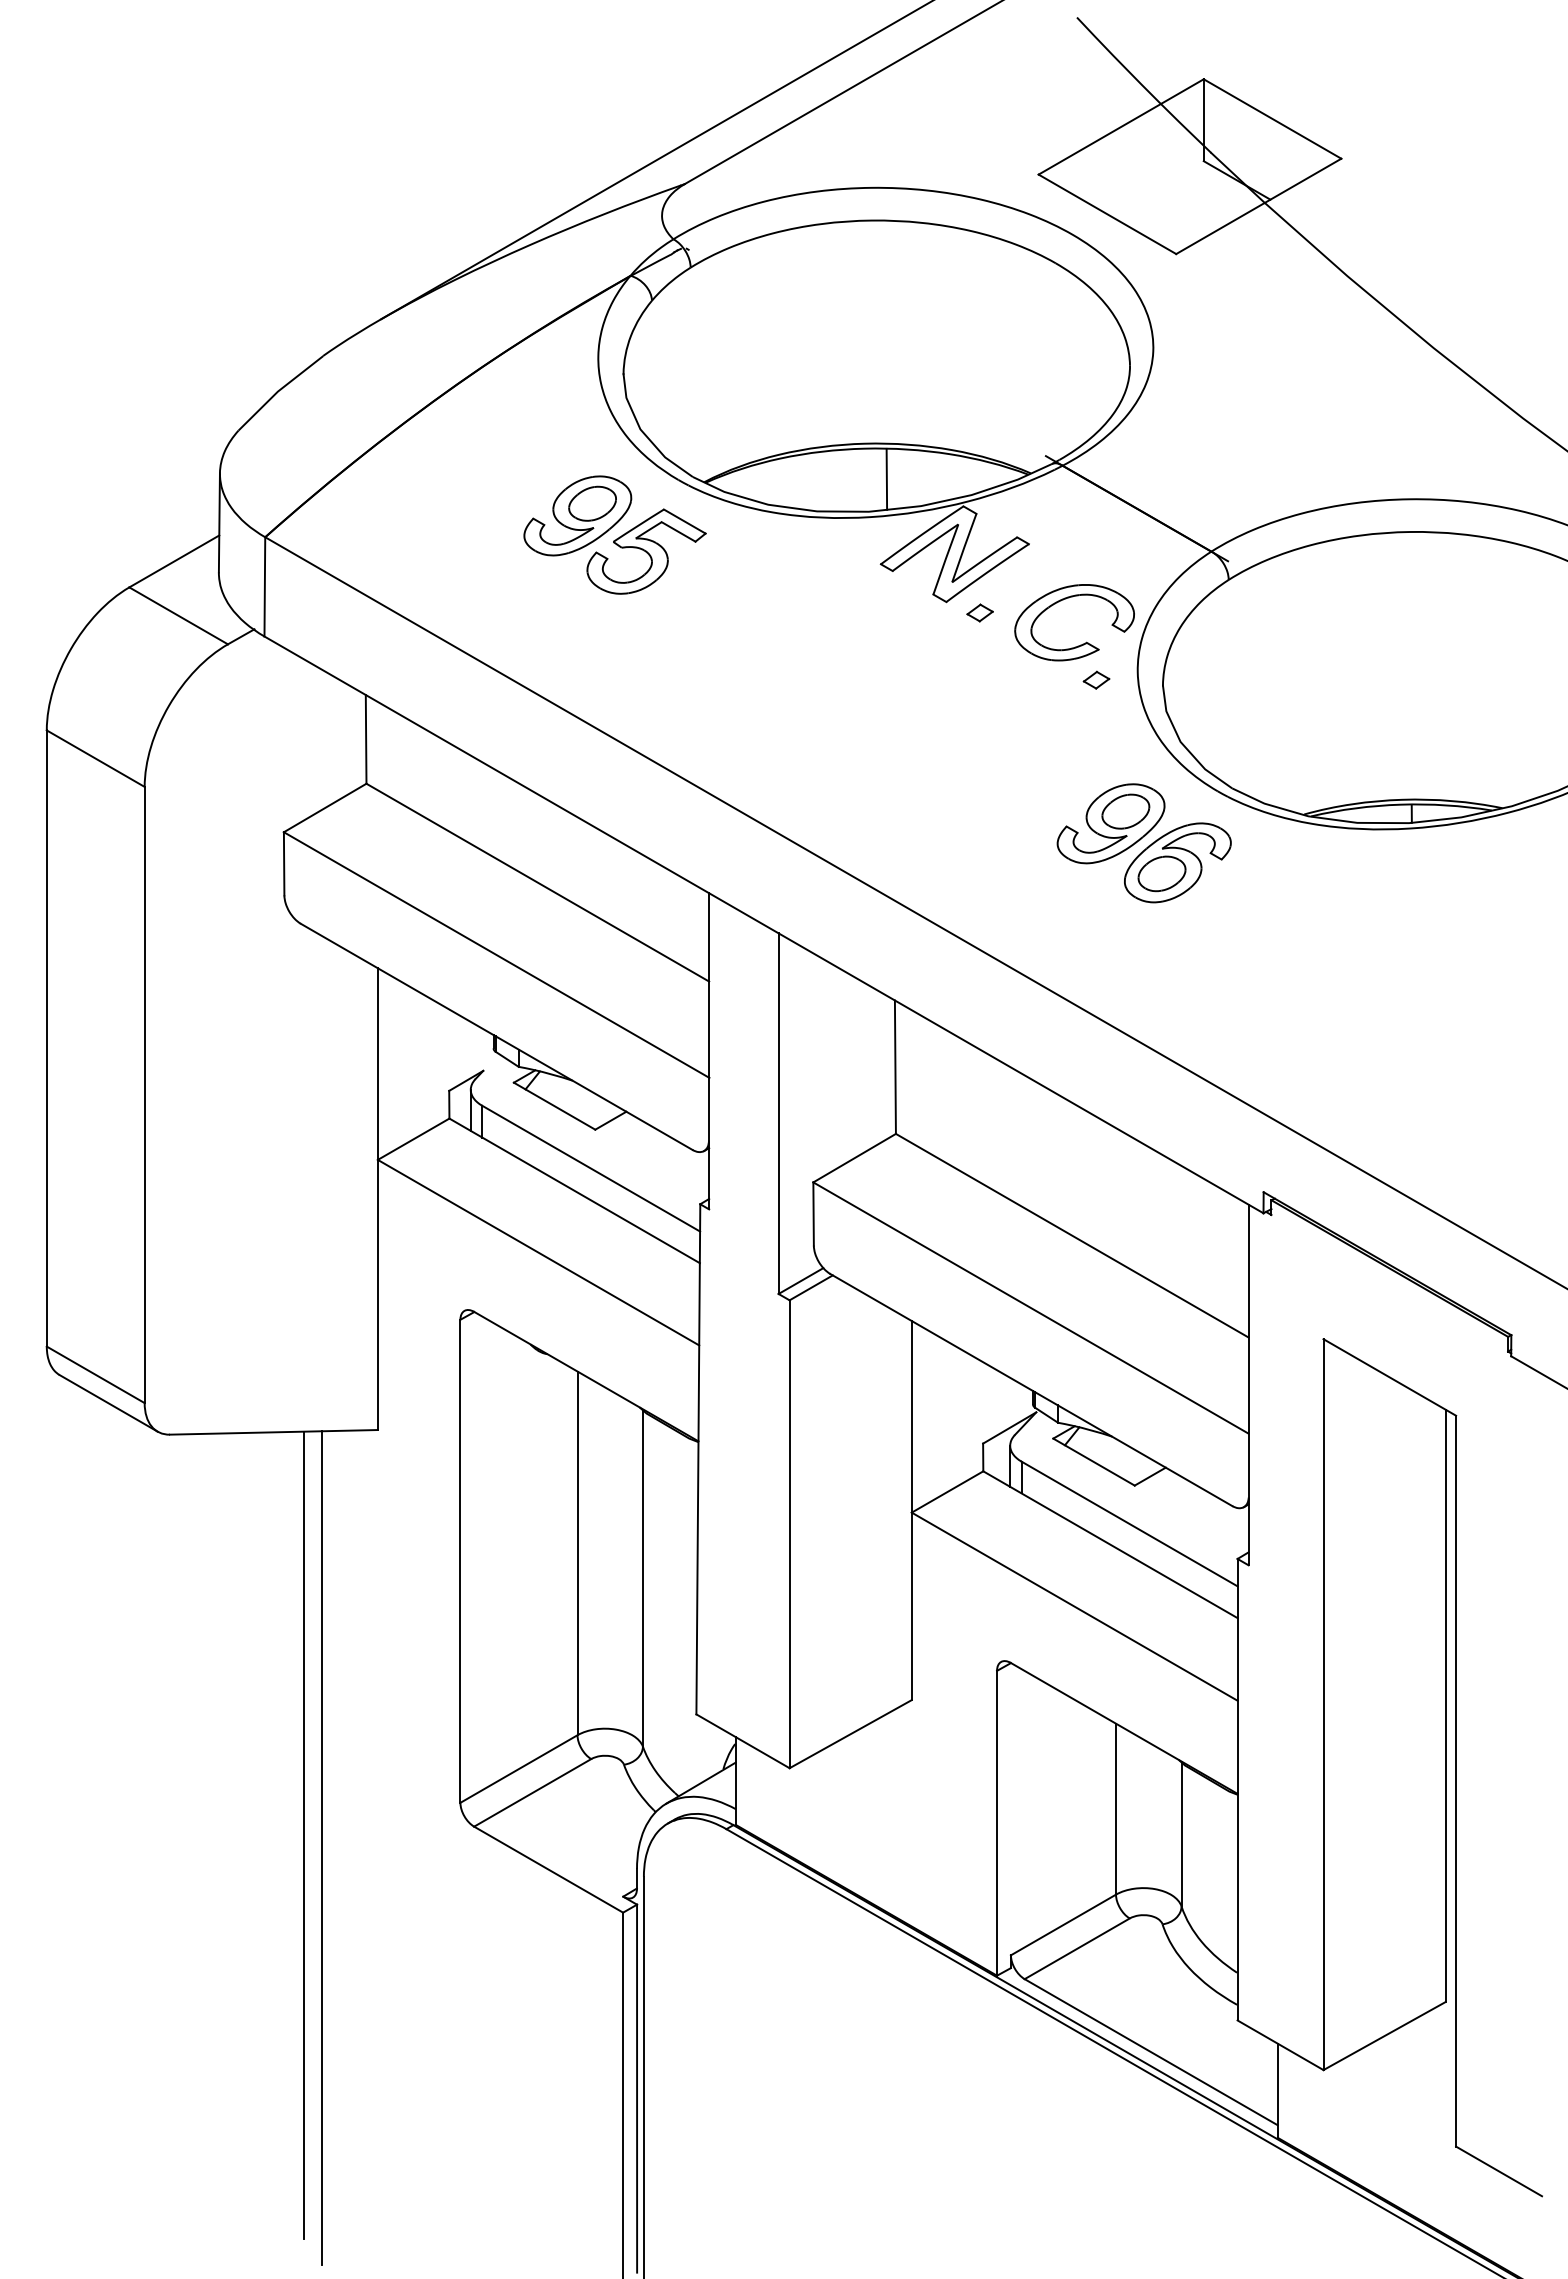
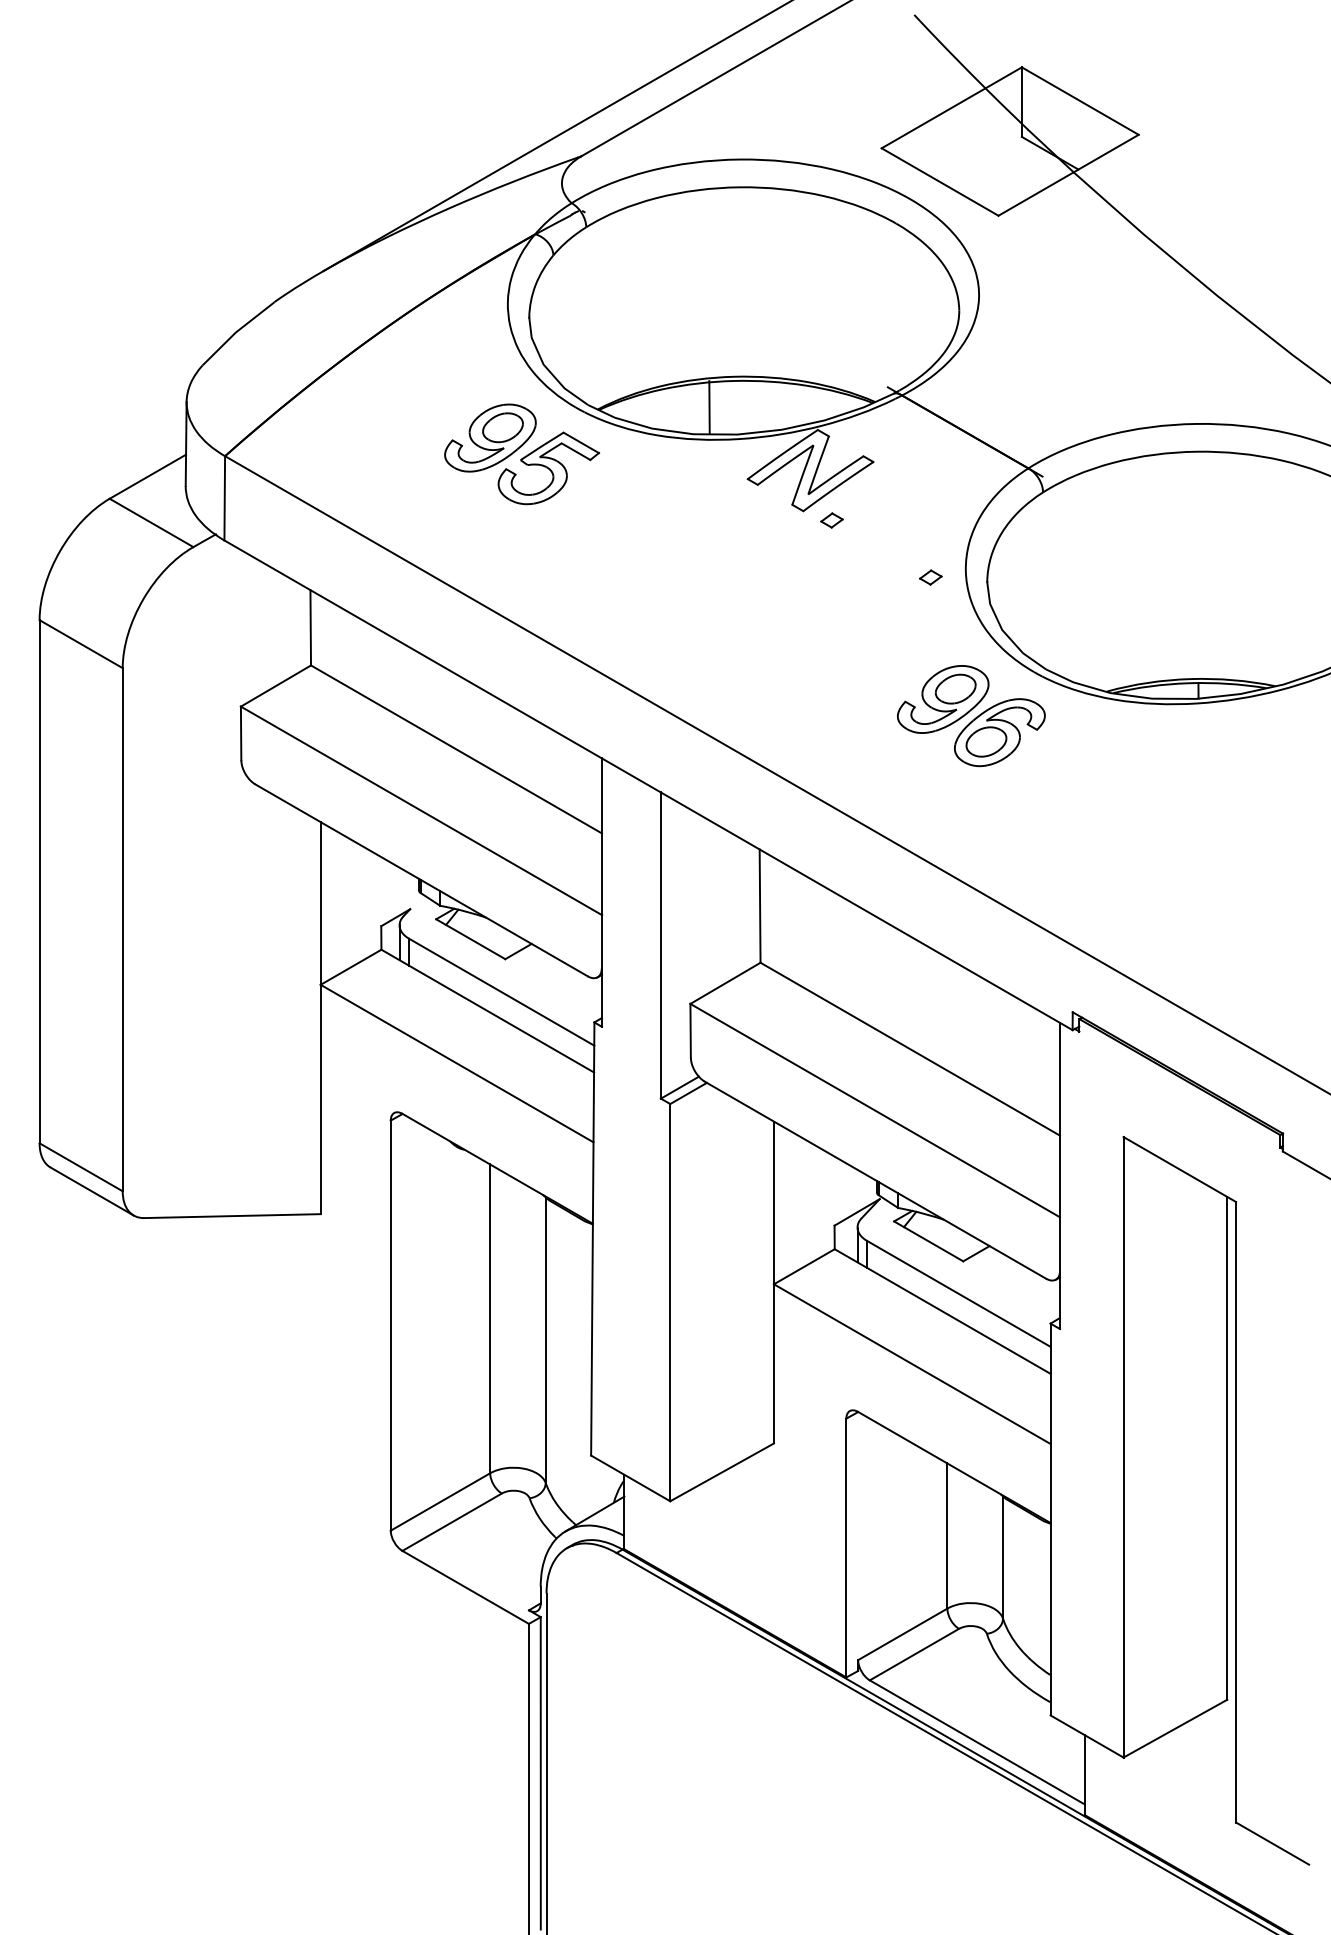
line: (886, 478) -> (709, 406), moved
part: (1086, 641) -> (922, 544), removed
line: (303, 1835) -> (257, 1558), removed
line: (322, 1847) -> (273, 1568), removed

